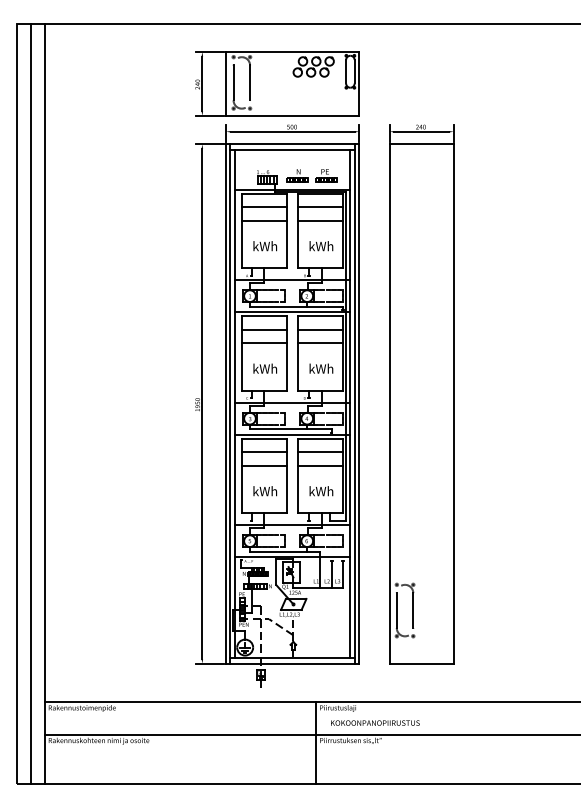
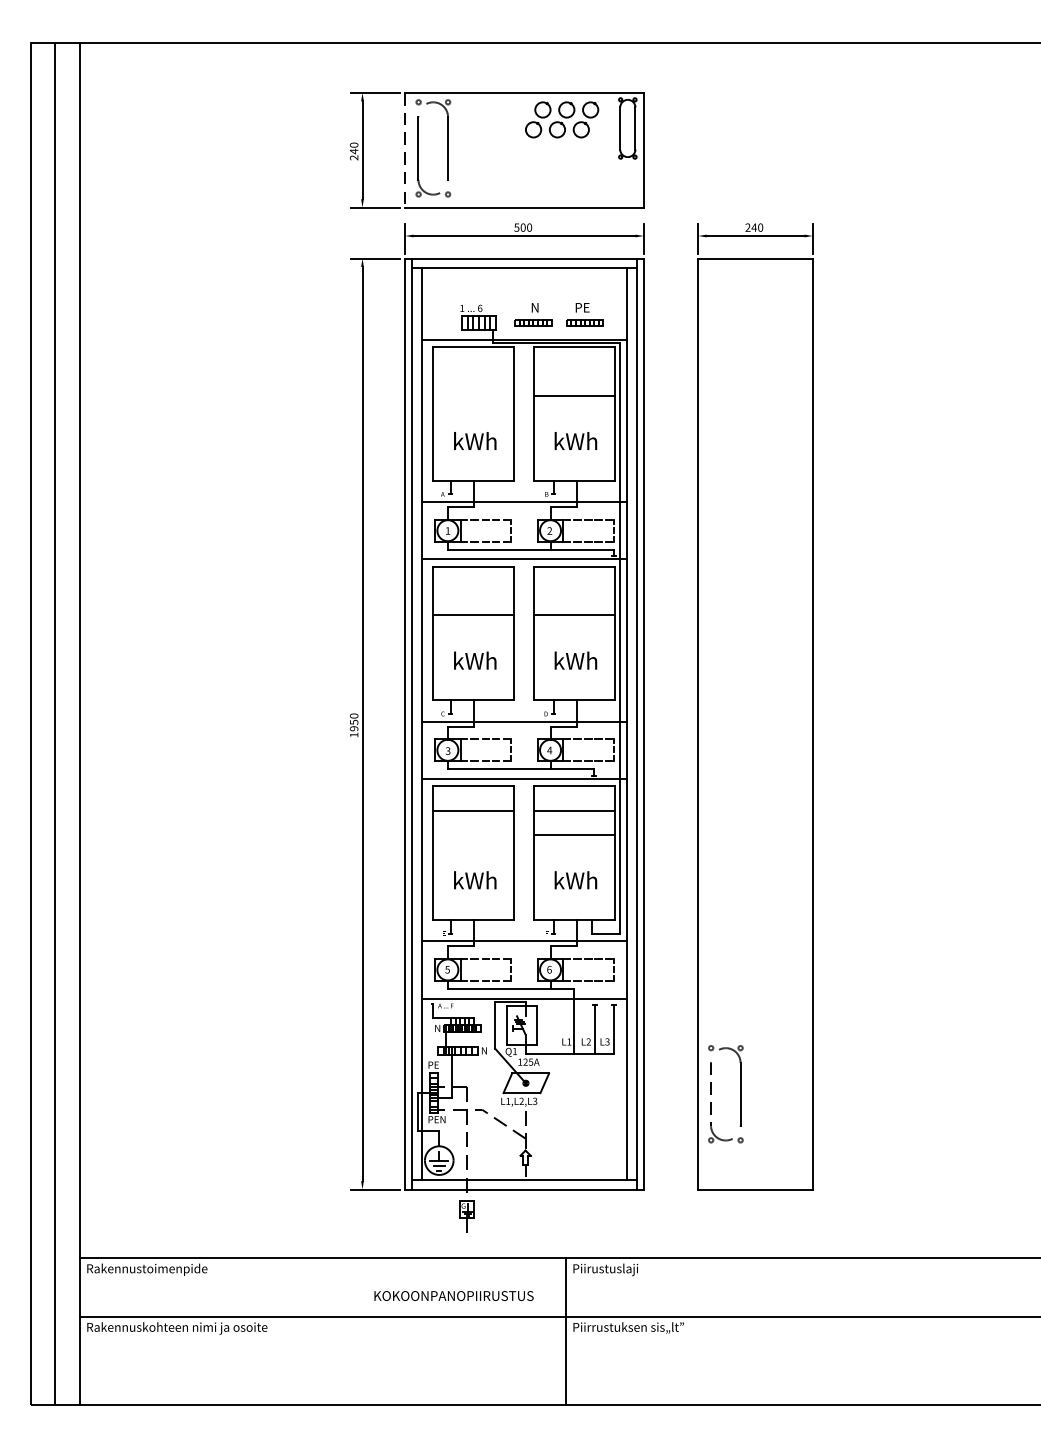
line: (226, 83) -> (405, 149), solid -> dashed
line: (264, 207) -> (473, 371), removed
line: (320, 207) -> (574, 371), removed
line: (264, 220) -> (473, 395), removed
line: (264, 329) -> (473, 590), removed
line: (320, 329) -> (574, 590), removed
line: (264, 465) -> (473, 834), removed
line: (396, 610) -> (710, 1094), solid -> dashed
text: (375, 722) -> (454, 1294), moved

